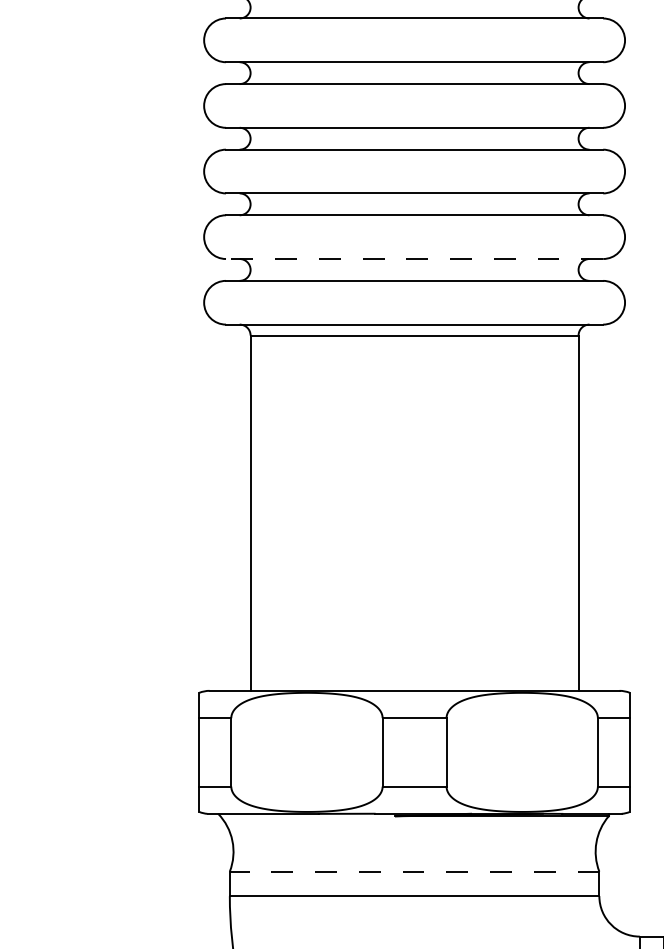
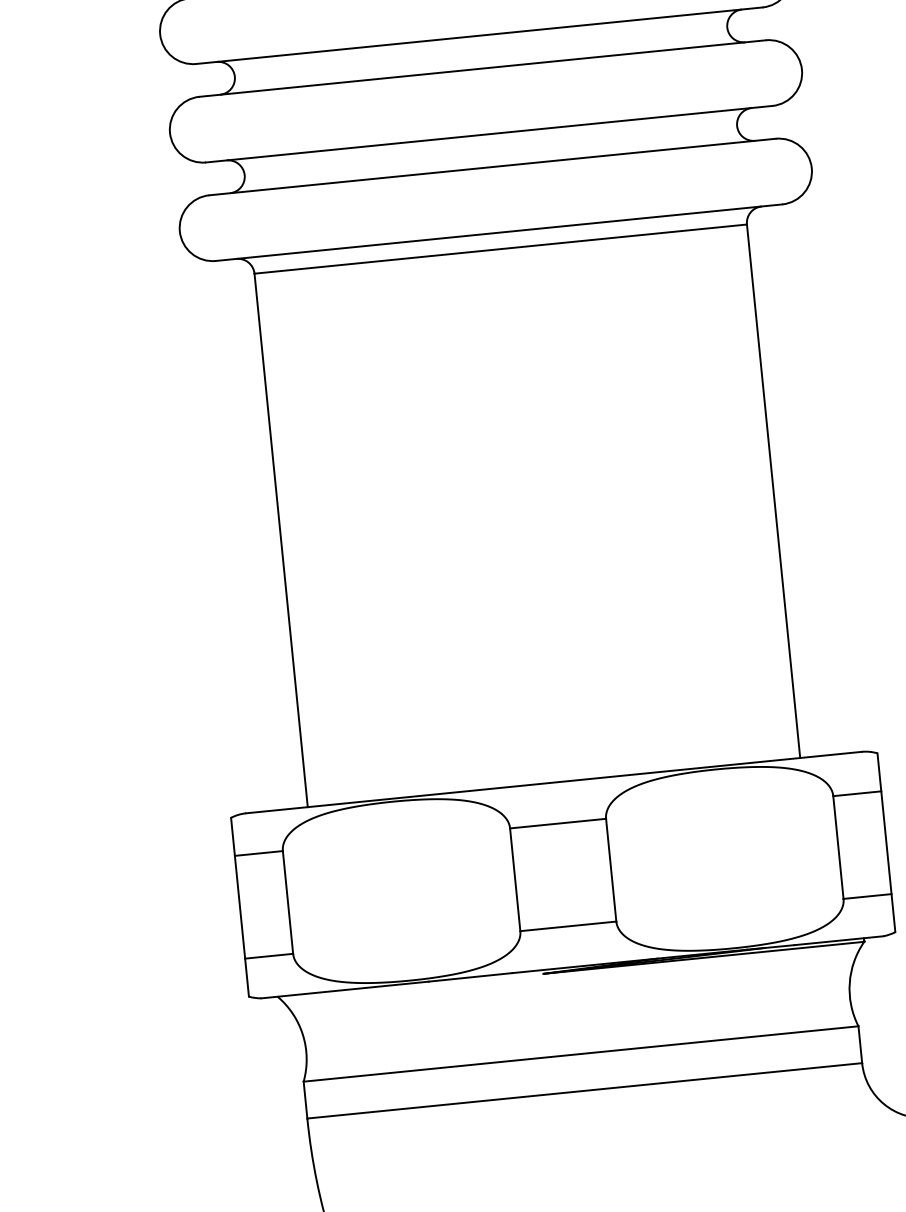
line: (414, 259) -> (489, 134), dashed -> solid
line: (414, 871) -> (580, 1053), dashed -> solid

